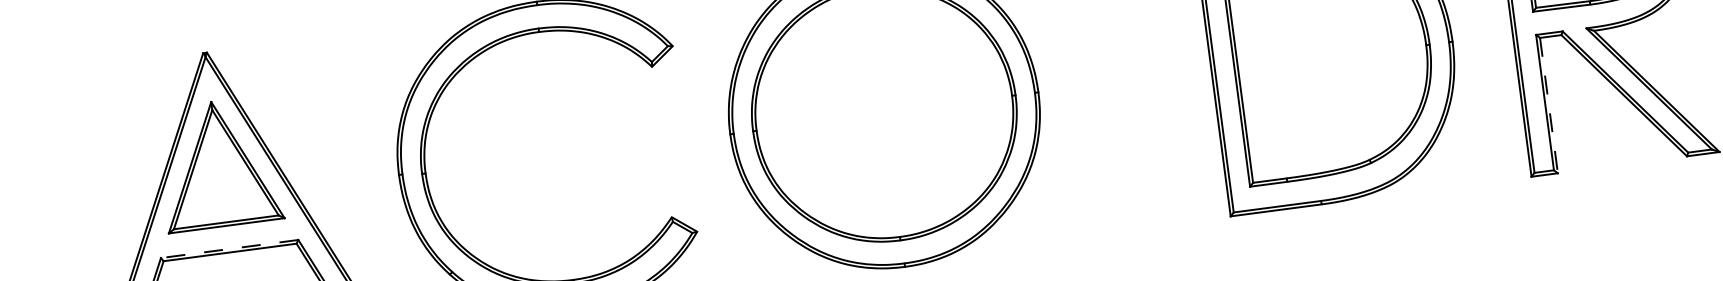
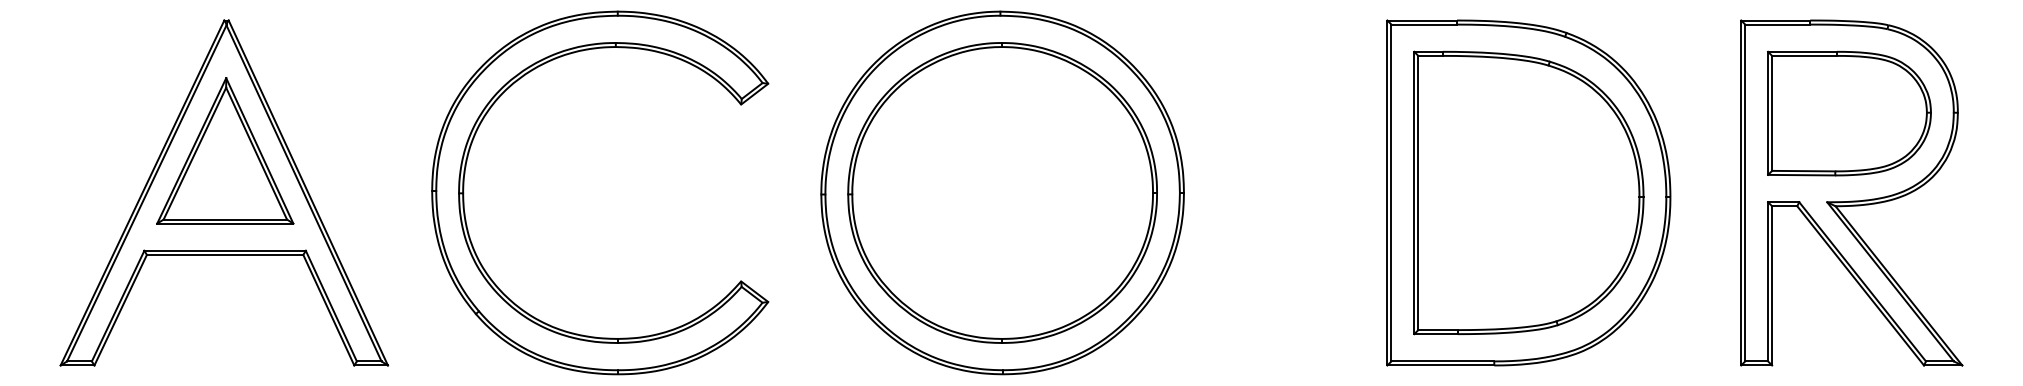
line: (1549, 105) -> (1772, 285), dashed -> solid
line: (229, 248) -> (225, 250), dashed -> solid

